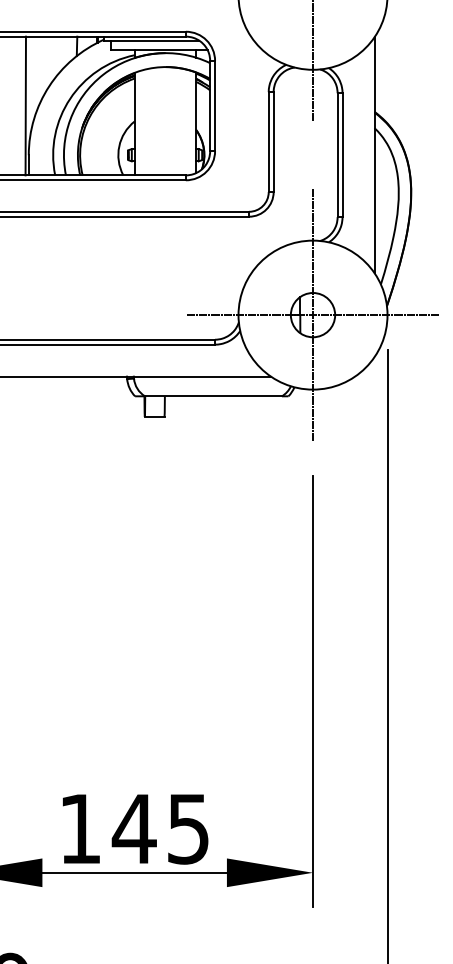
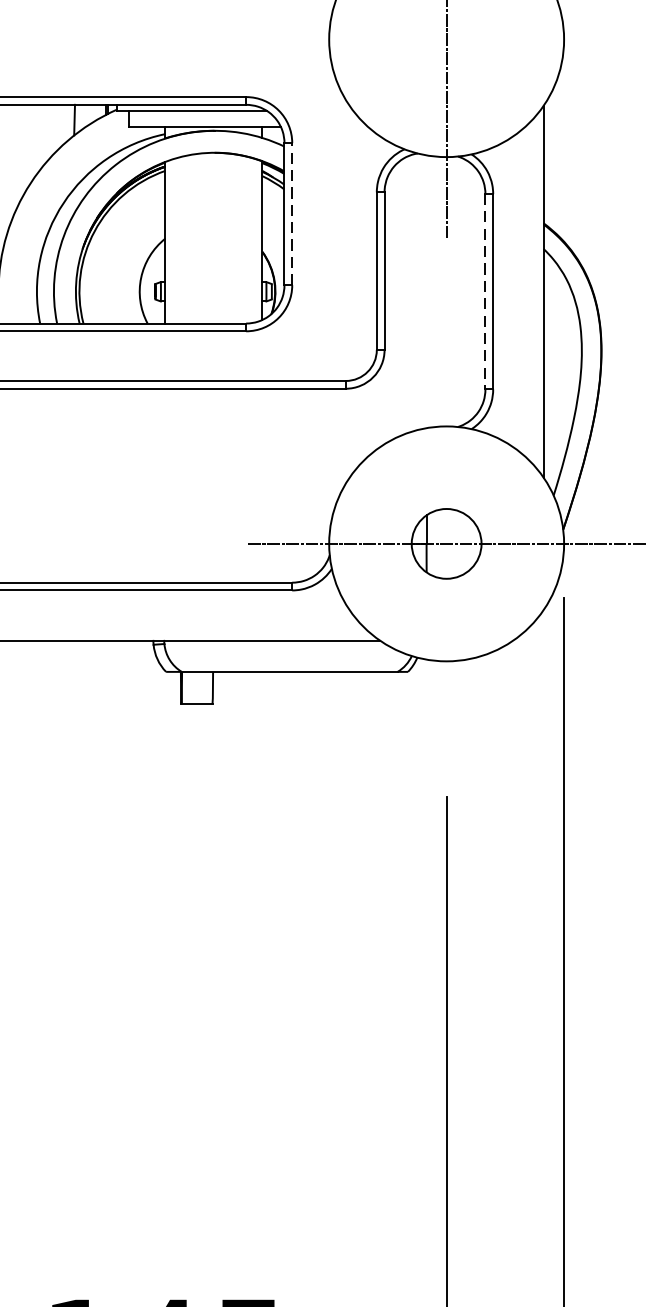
line: (215, 105) -> (292, 213), solid -> dashed
line: (337, 155) -> (485, 292), solid -> dashed
line: (313, 314) -> (447, 542), removed

